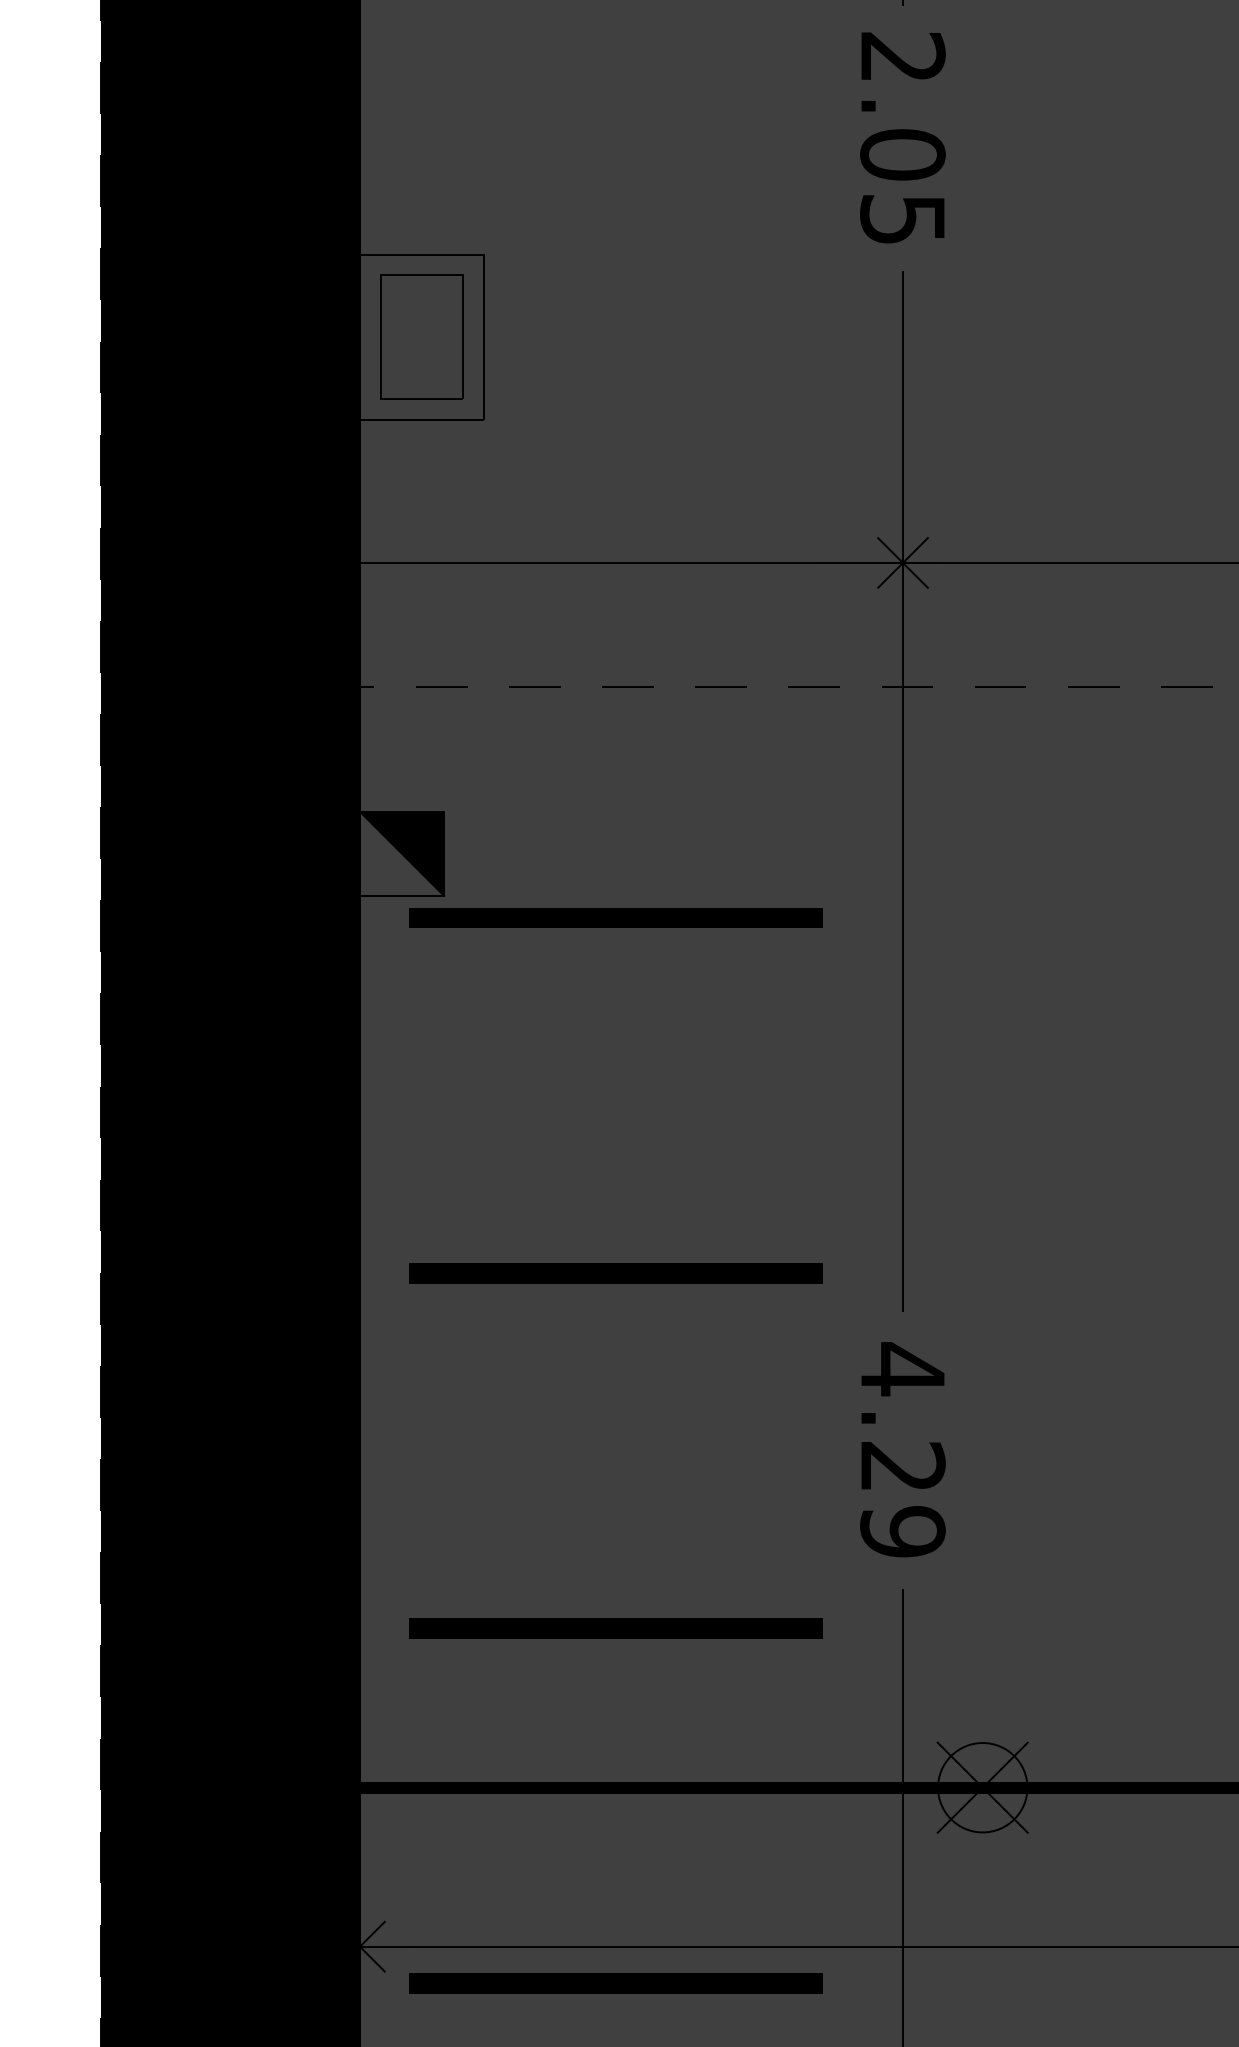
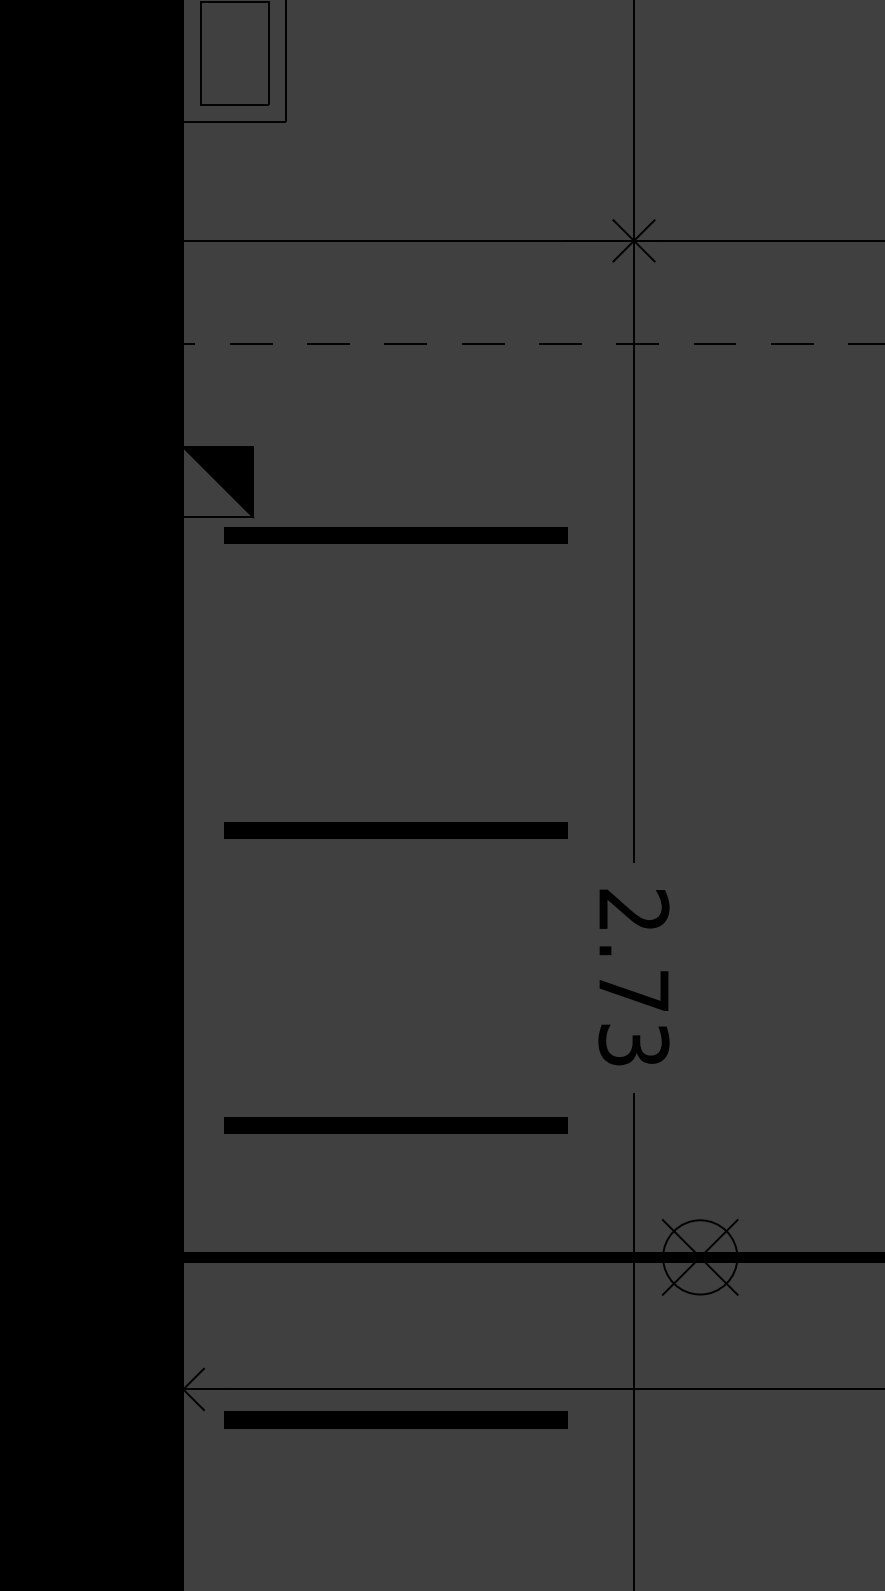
text: (902, 1449) -> (633, 976), 4.29 -> 2.73

